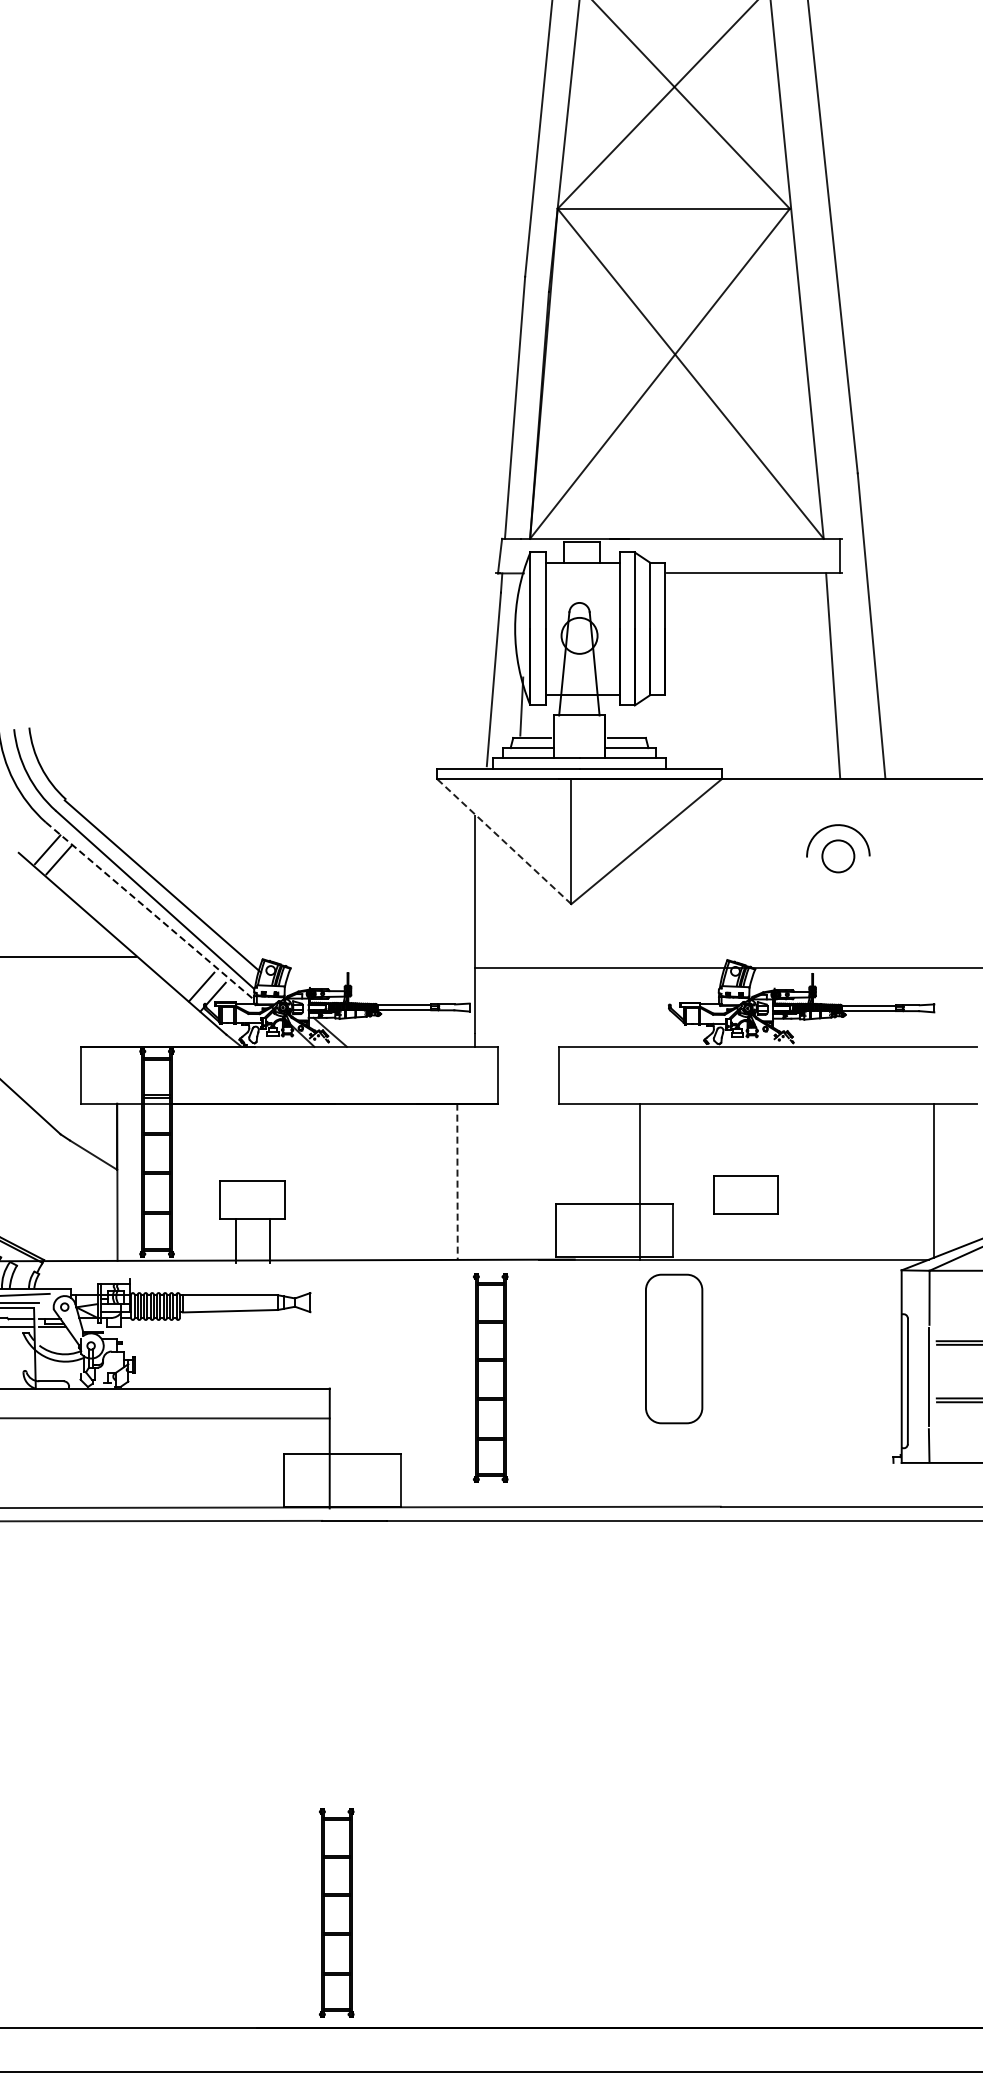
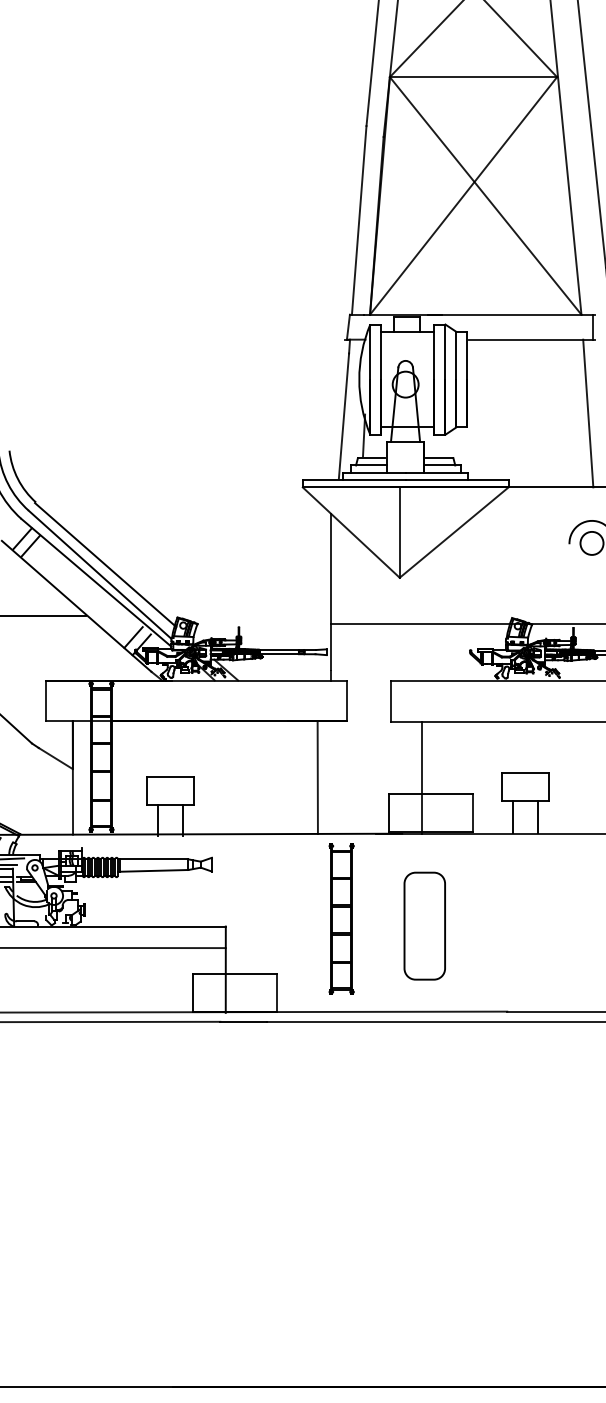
line: (504, 841) -> (351, 532), dashed -> solid
line: (150, 911) -> (96, 583), dashed -> solid
line: (640, 1181) -> (422, 777), moved
line: (457, 1182) -> (317, 778), dashed -> solid
line: (729, 1236) -> (513, 817), added
line: (763, 1236) -> (538, 817), added
part: (674, 1348) -> (425, 925), moved
part: (336, 1912) -> (230, 1303), removed

